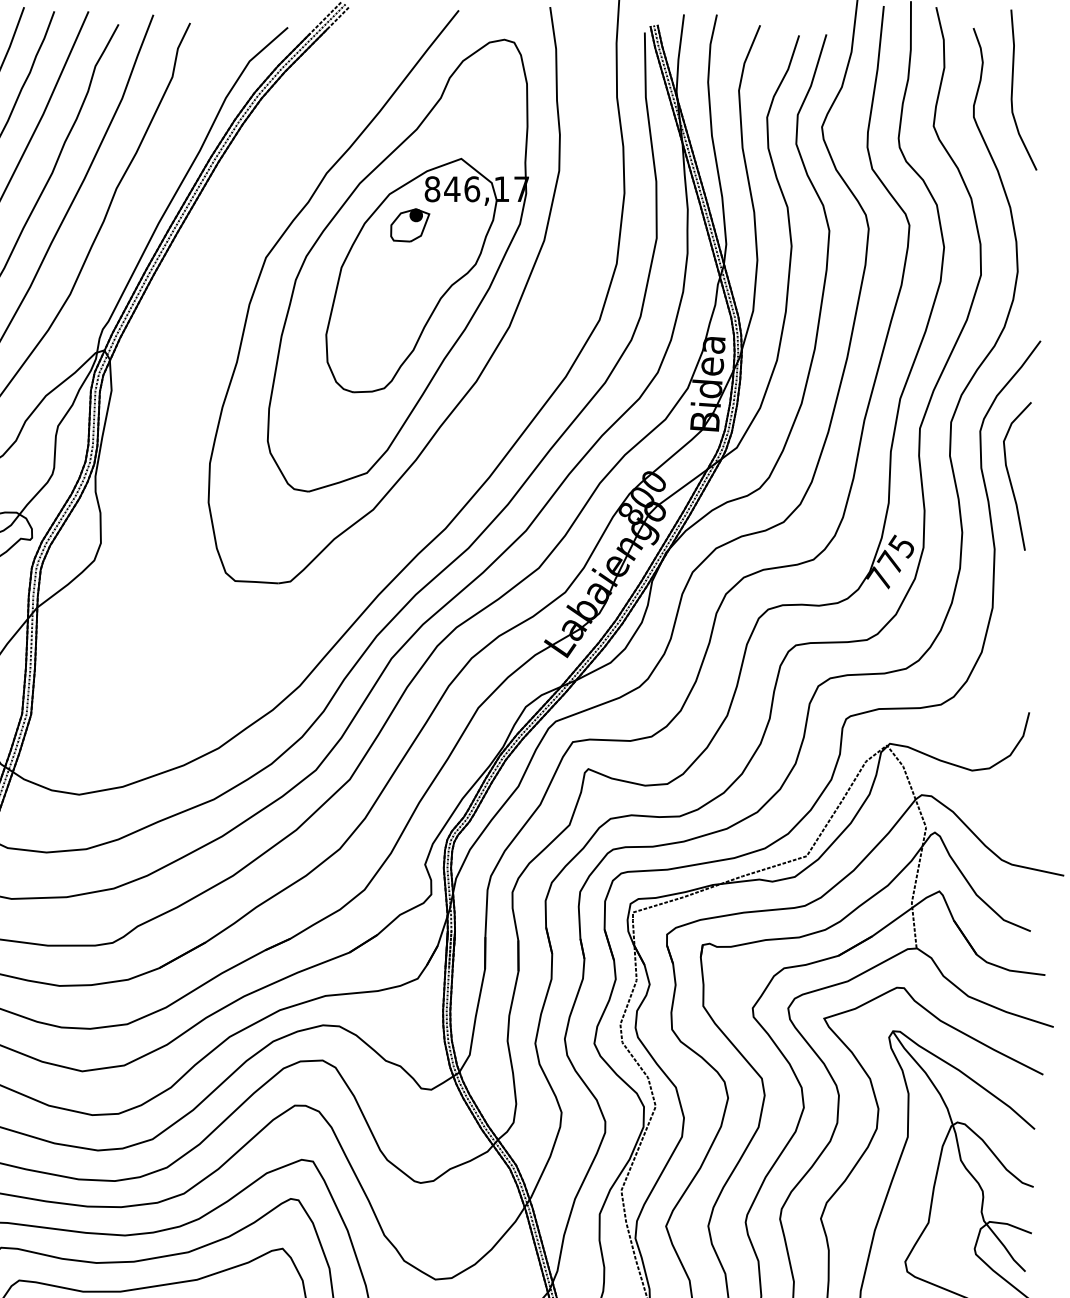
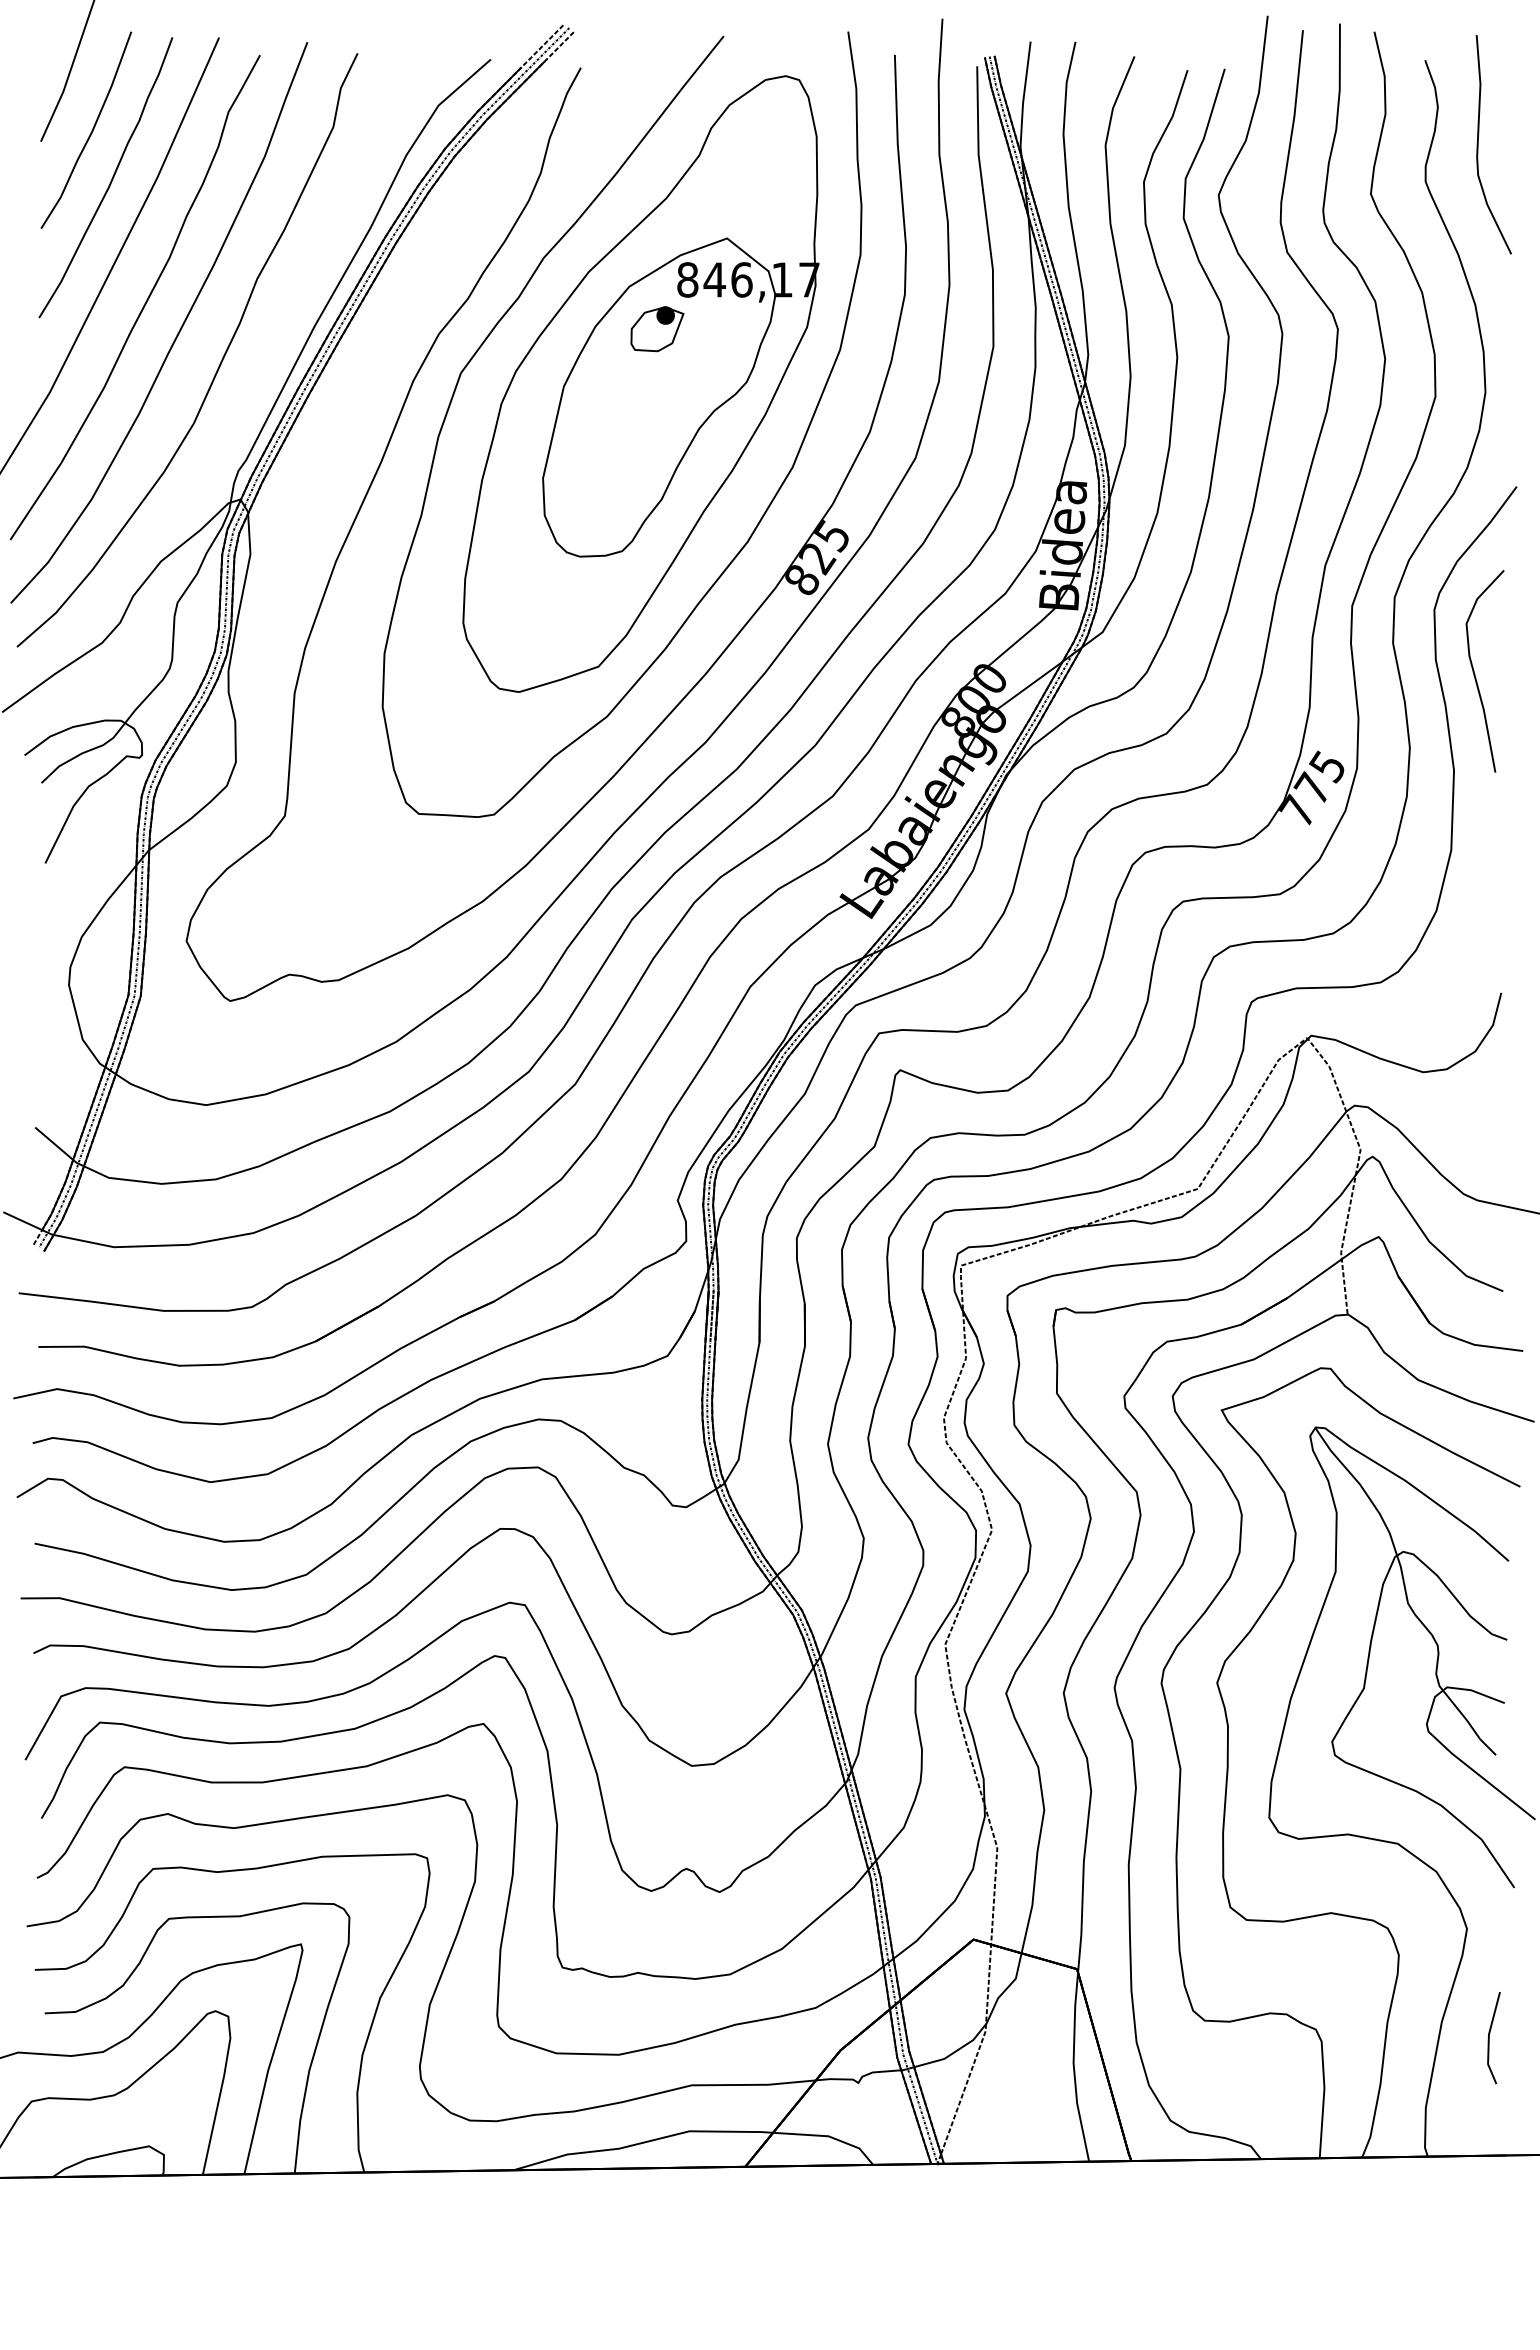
part: (207, 324) -> (381, 464), added

